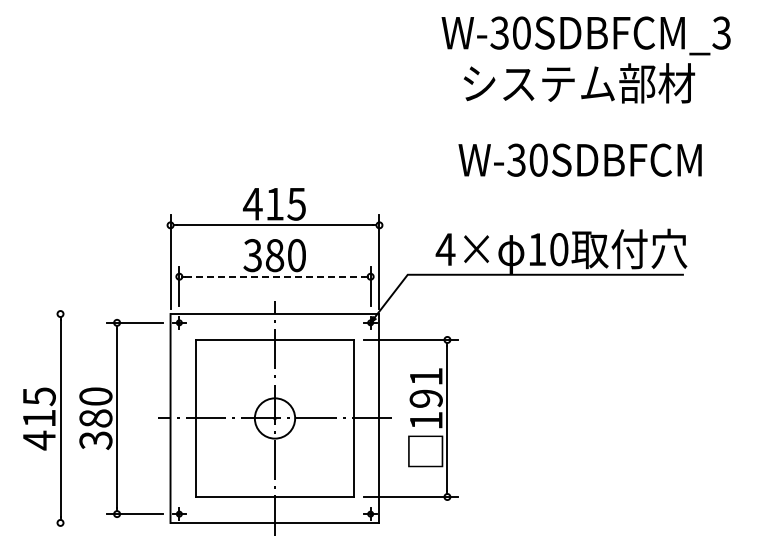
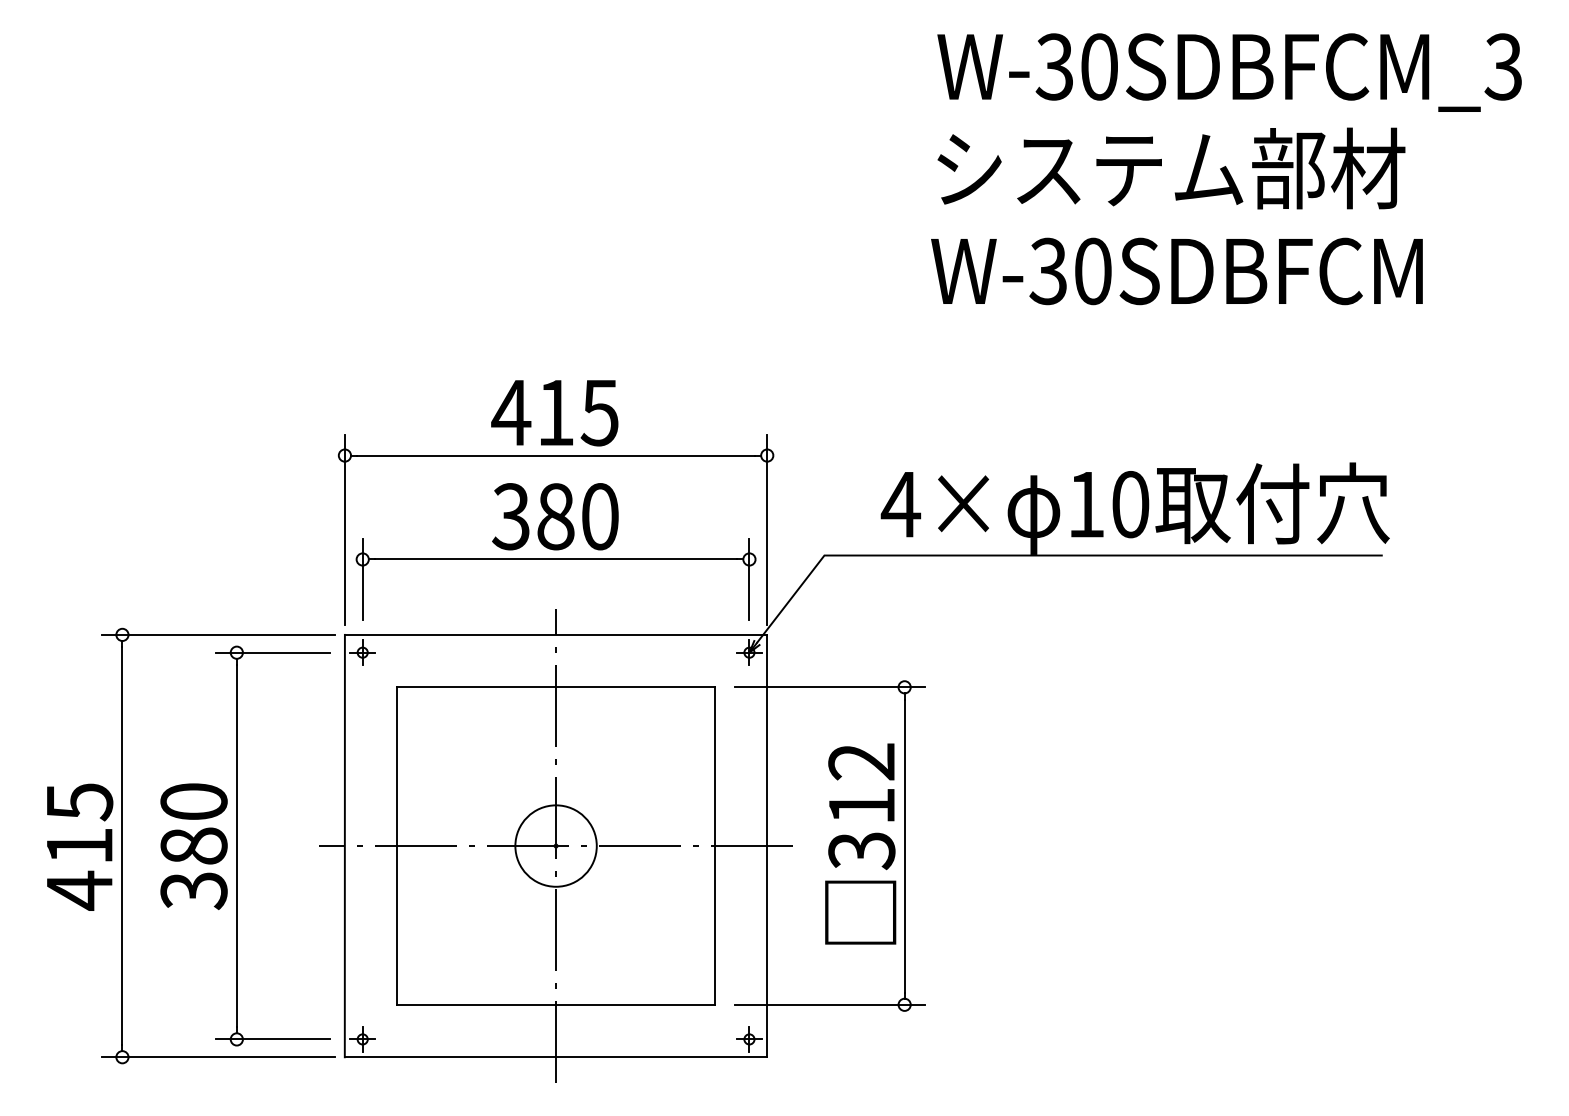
text: (585, 35) -> (1228, 71), moved
text: (579, 159) -> (1175, 269), moved
line: (275, 276) -> (557, 559), dashed -> solid
line: (107, 314) -> (217, 635), added
text: (425, 398) -> (860, 805), 191 -> 312
line: (107, 522) -> (217, 1056), added

